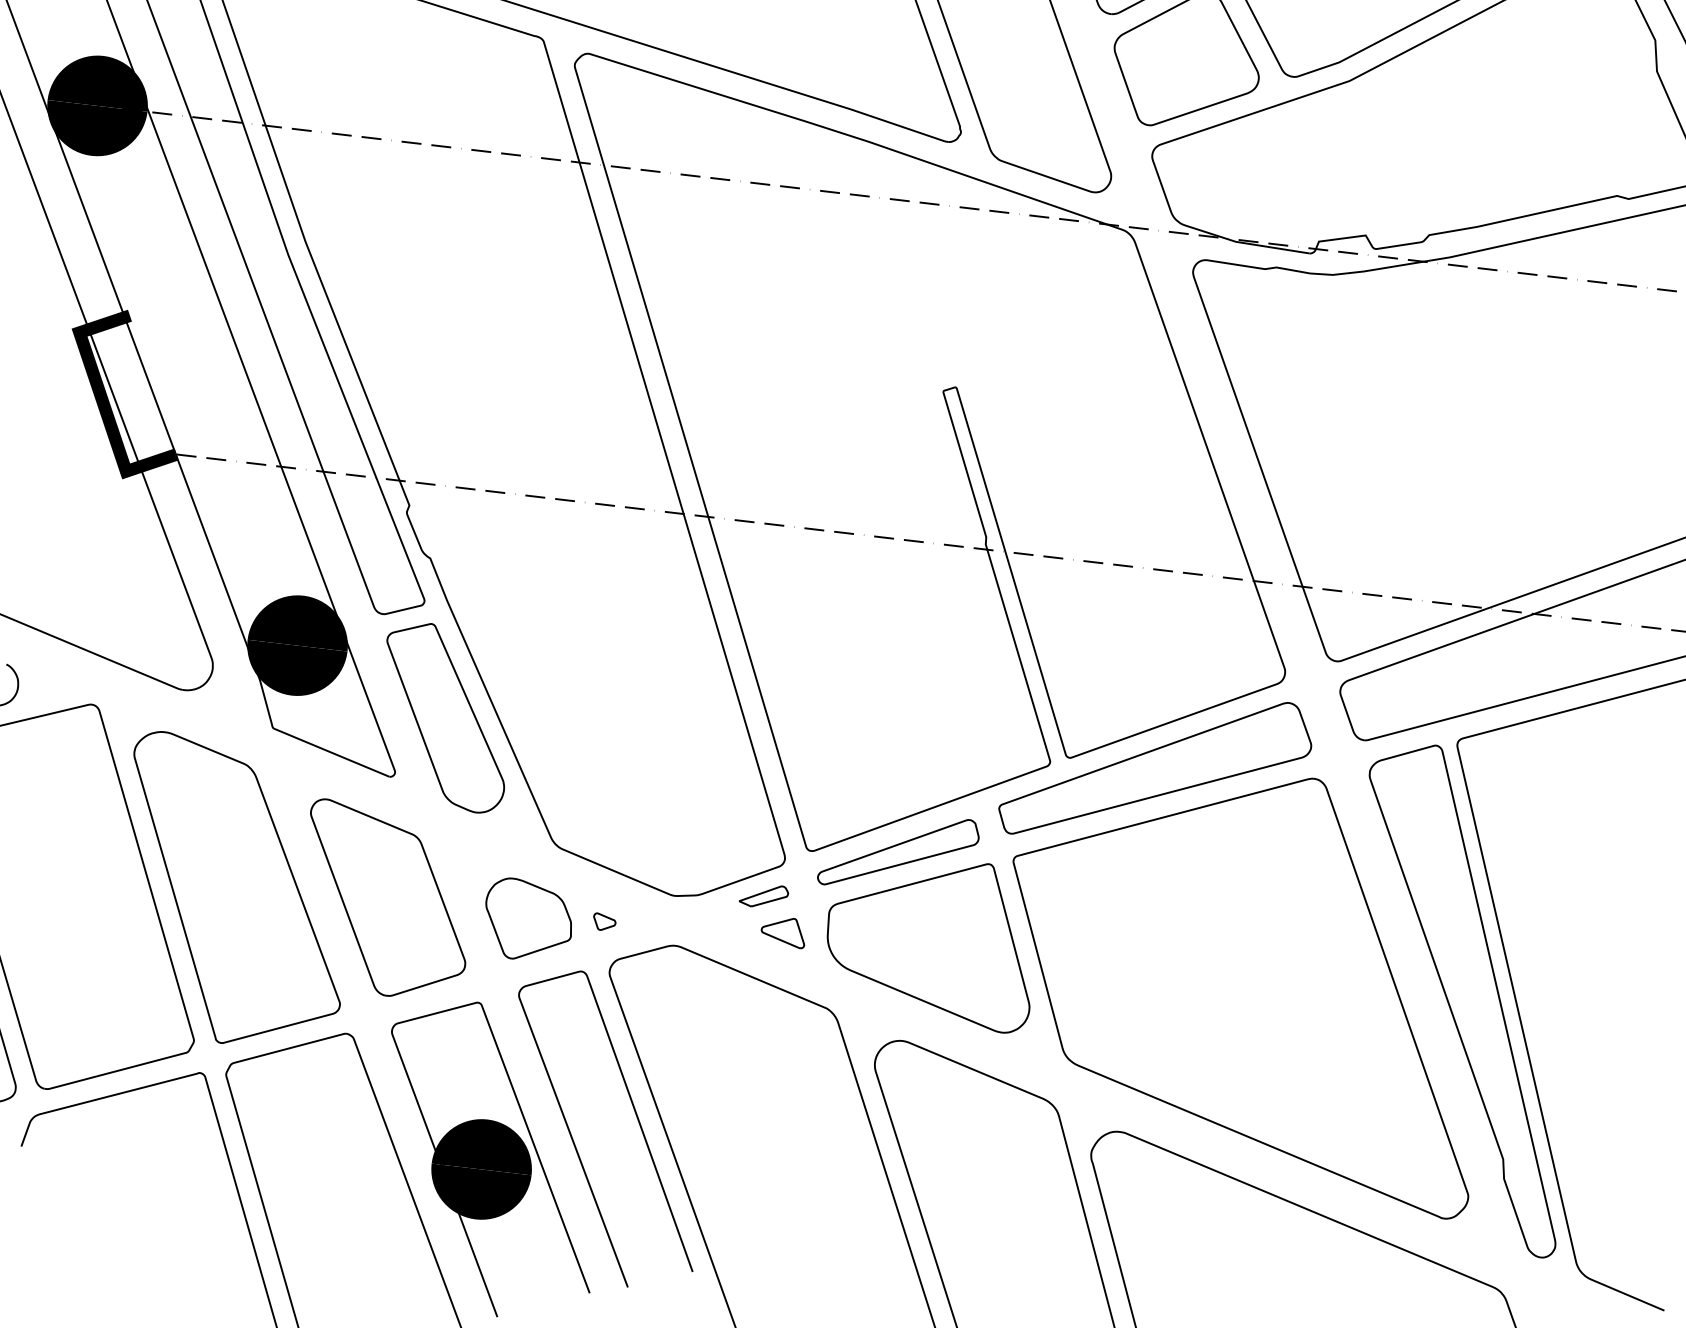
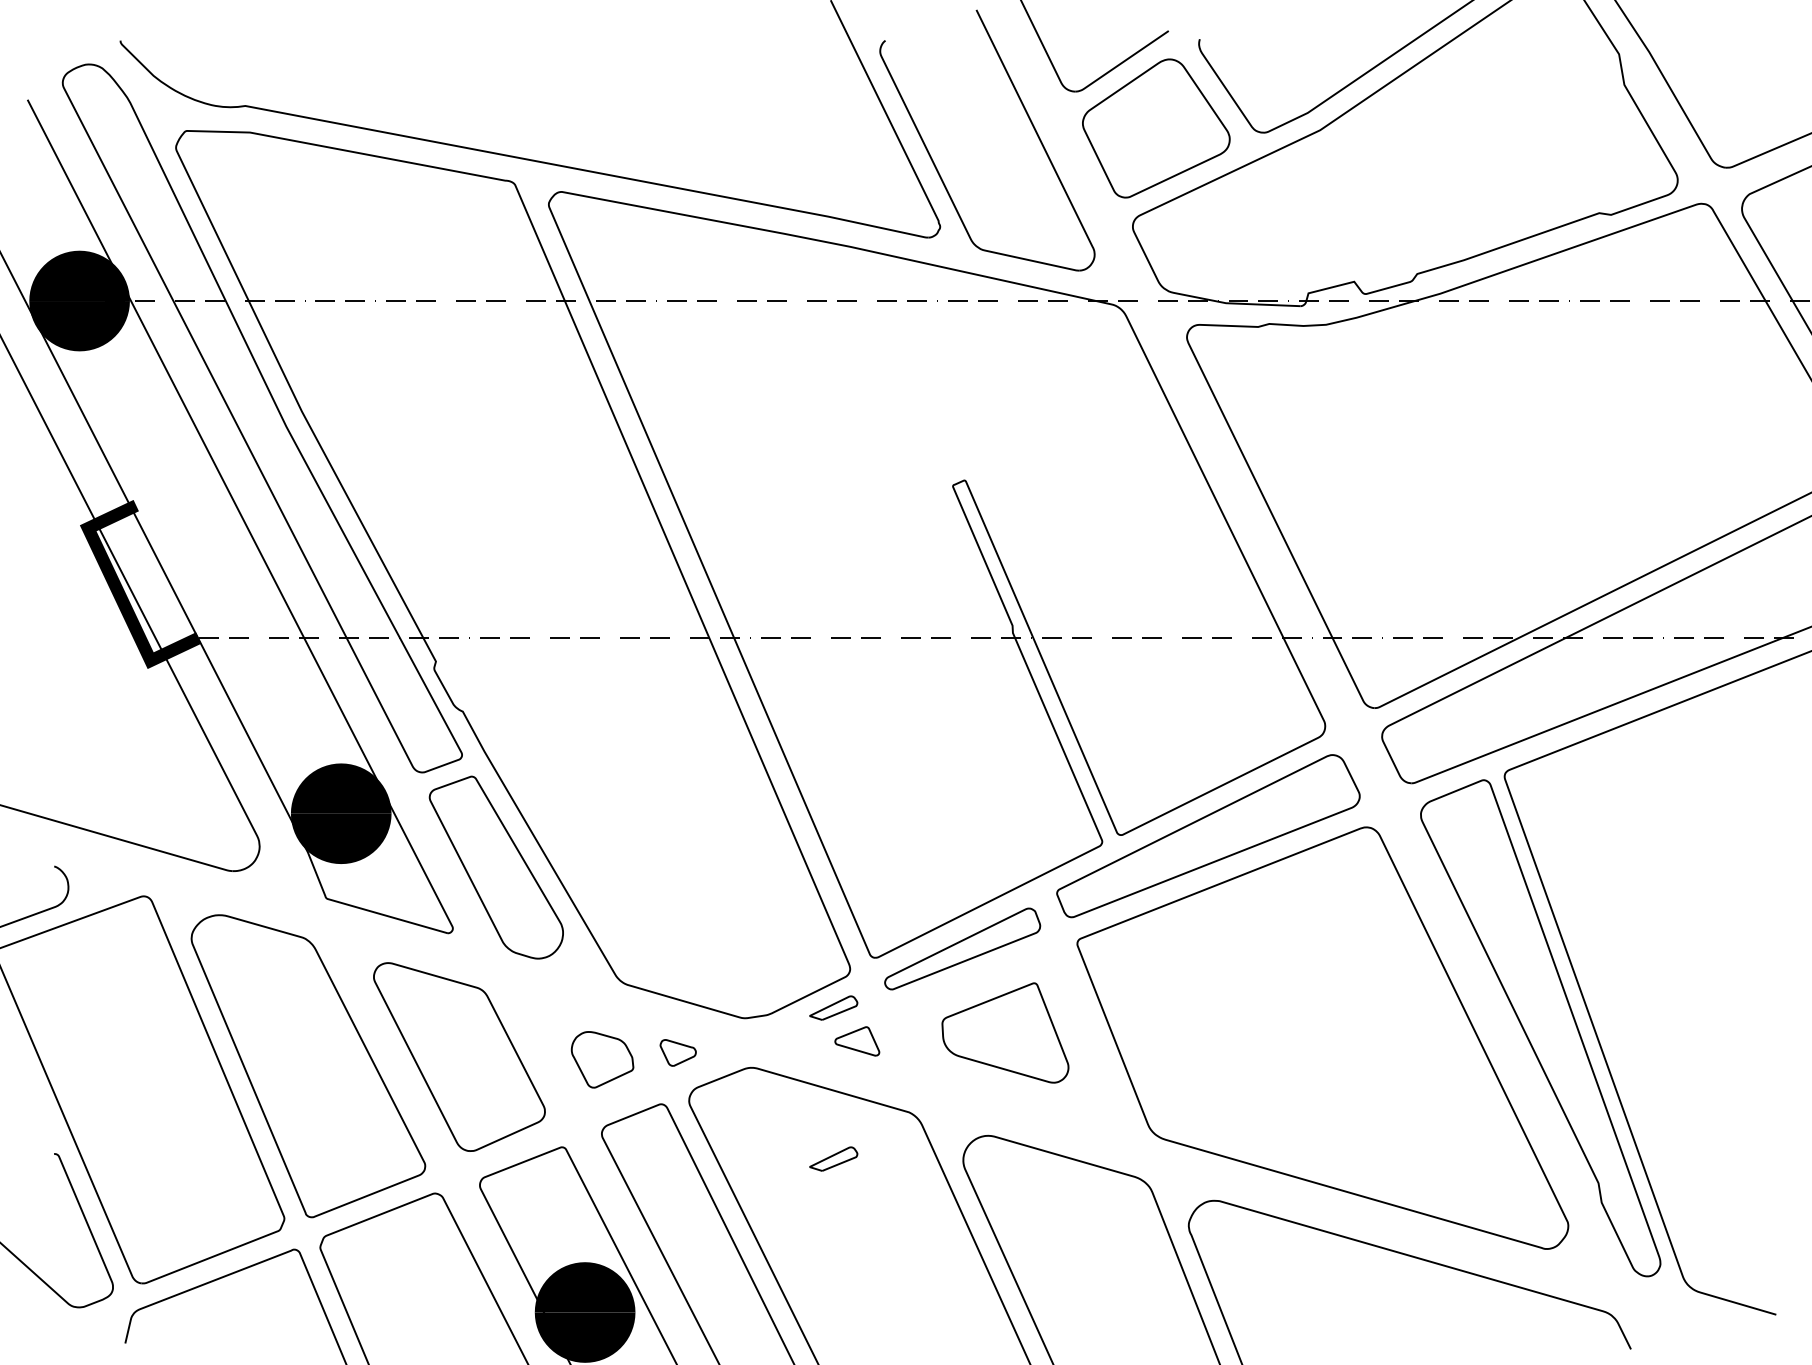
part: (528, 920) -> (602, 1059), size x0.7
part: (604, 922) -> (678, 1052), size x1.6
part: (931, 940) -> (1005, 1032), size x0.6
part: (746, 1045) -> (833, 1158), added

